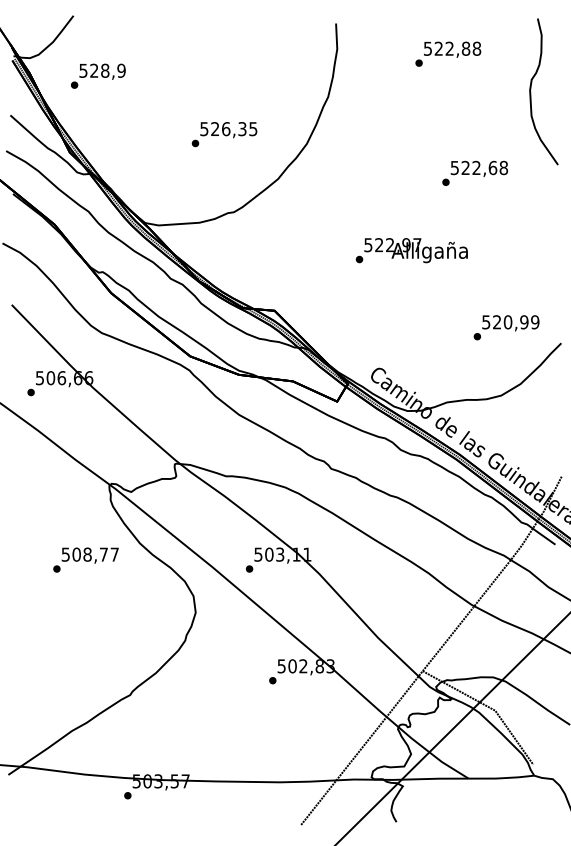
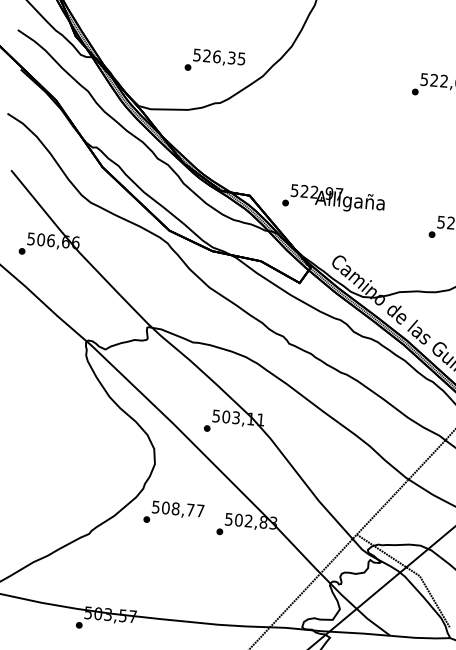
text: (224, 134) -> (215, 61), moved
text: (411, 250) -> (333, 198), moved
text: (85, 559) -> (173, 513), moved

